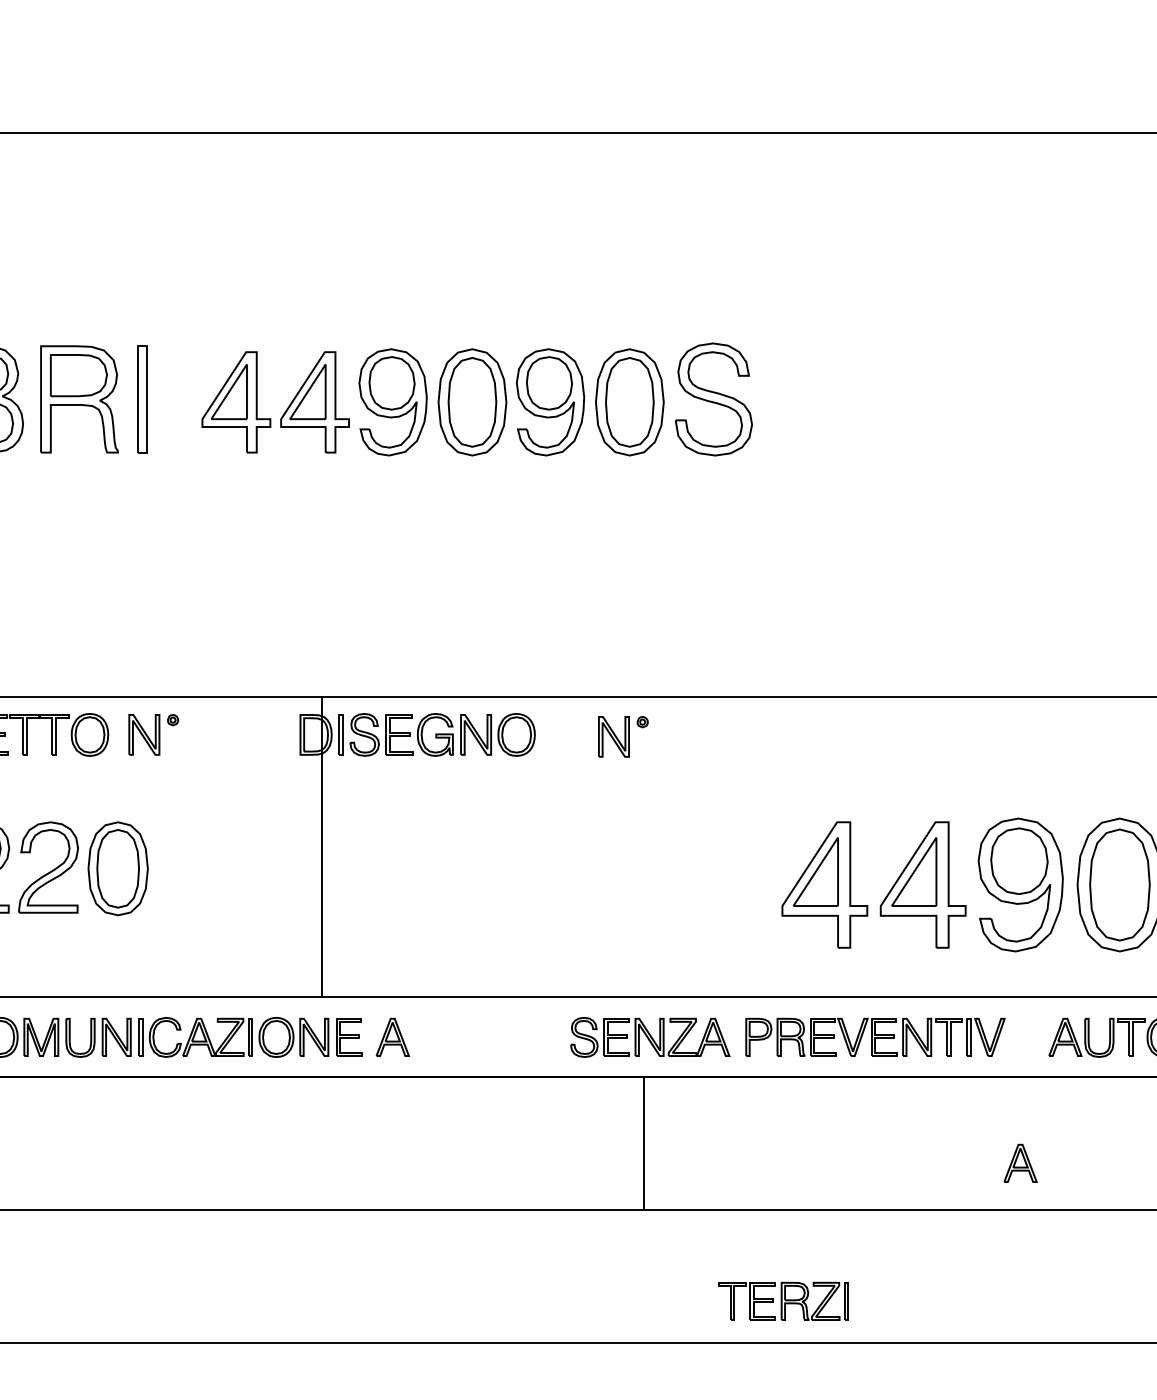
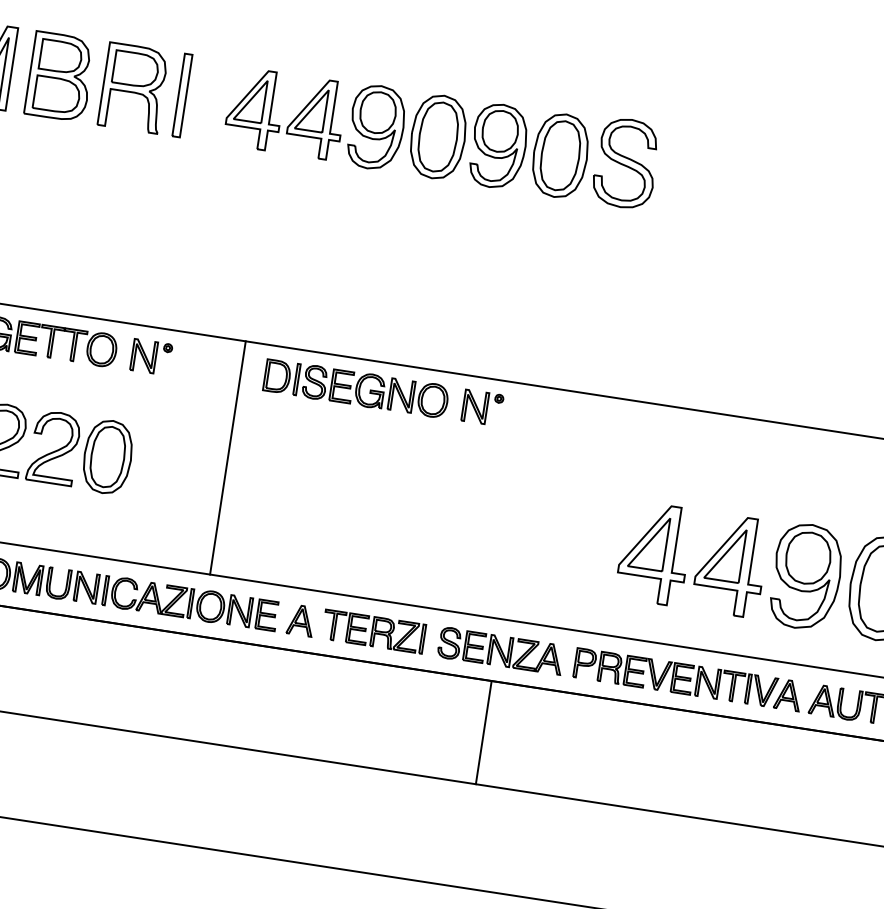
part: (623, 736) -> (482, 407), moved
line: (322, 846) -> (227, 457), moved
part: (1020, 1162) -> (788, 694), moved
part: (783, 1300) -> (373, 630), moved

